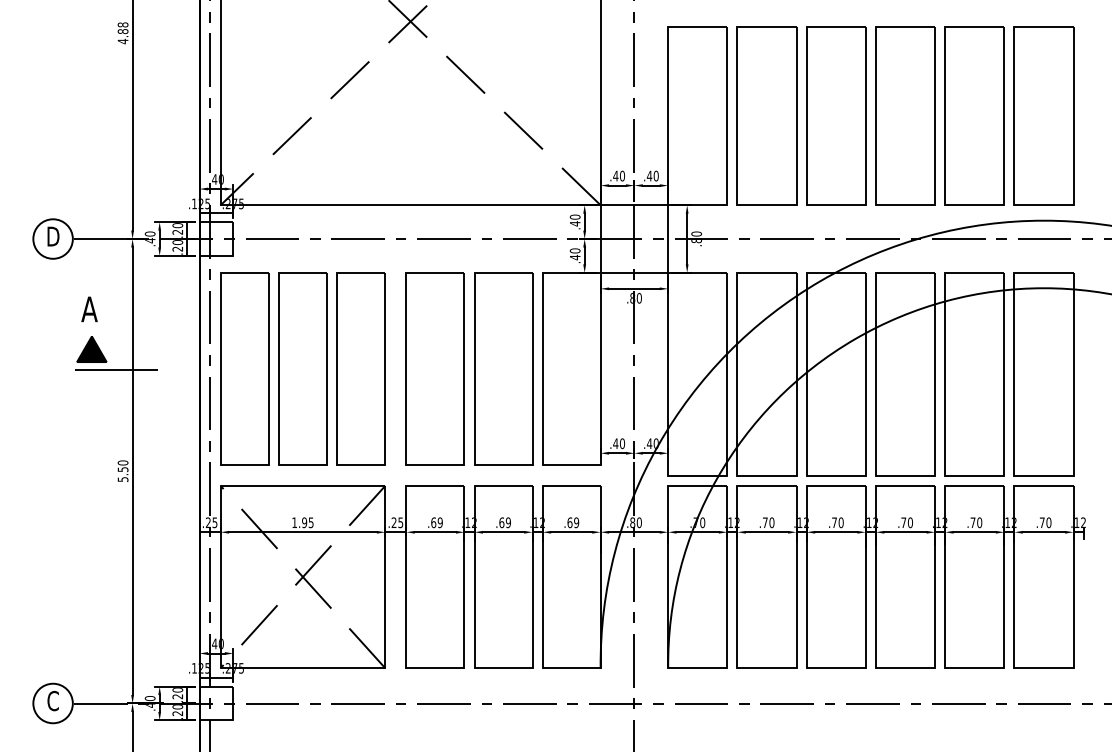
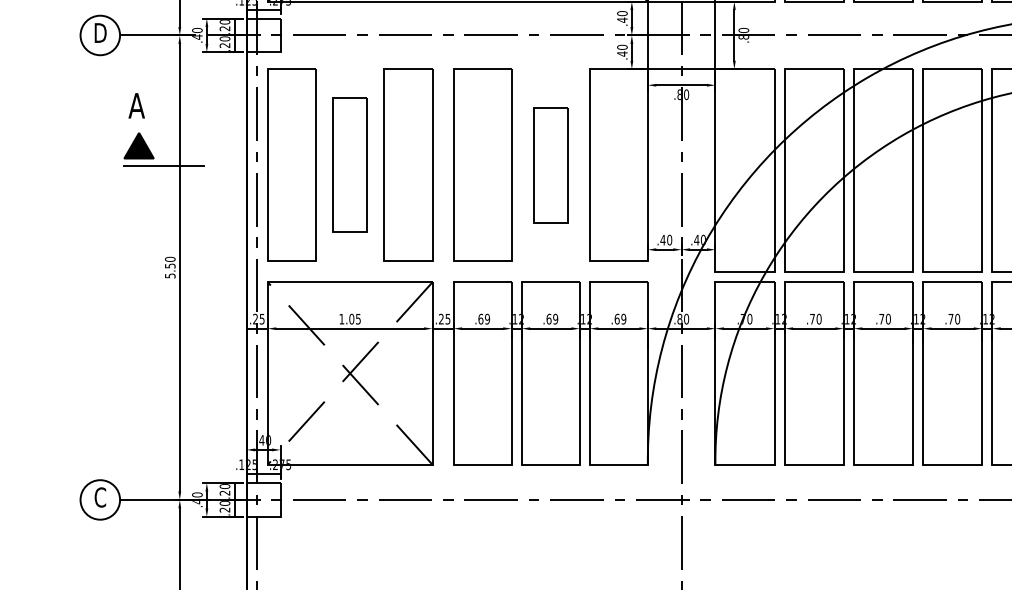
part: (302, 368) -> (349, 164), size x0.7
part: (503, 368) -> (550, 164), size x0.6
text: (304, 522) -> (351, 318), 1.95 -> 1.05

